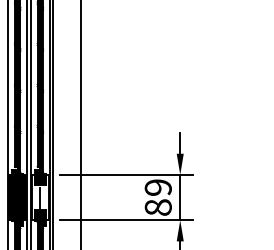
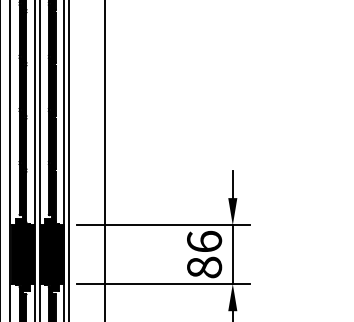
text: (158, 187) -> (204, 241), 89 -> 86
fill: (40, 197) -> (52, 254), added

